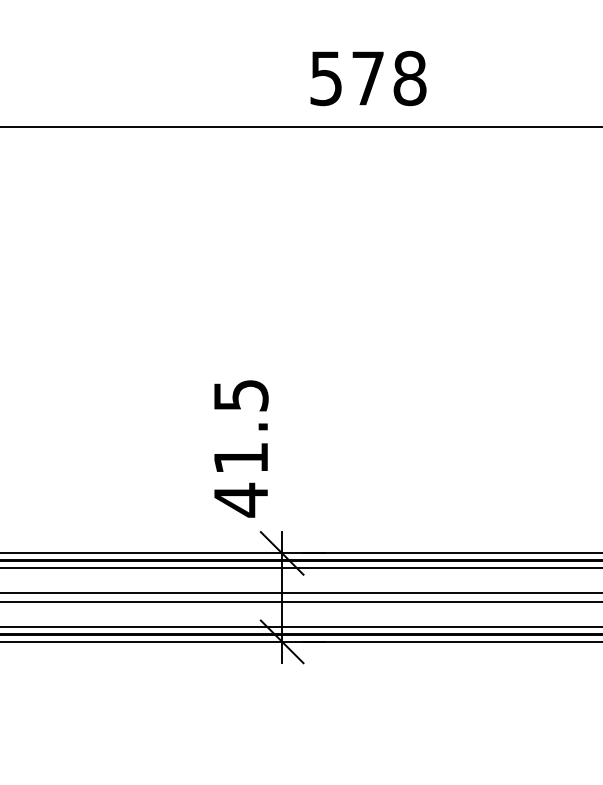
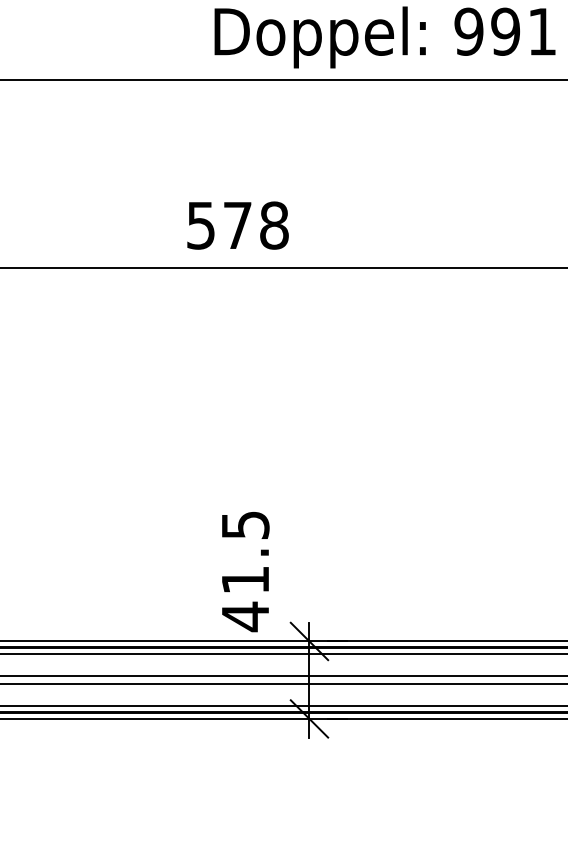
text: (367, 78) -> (237, 225), moved
text: (241, 449) -> (245, 572), moved

